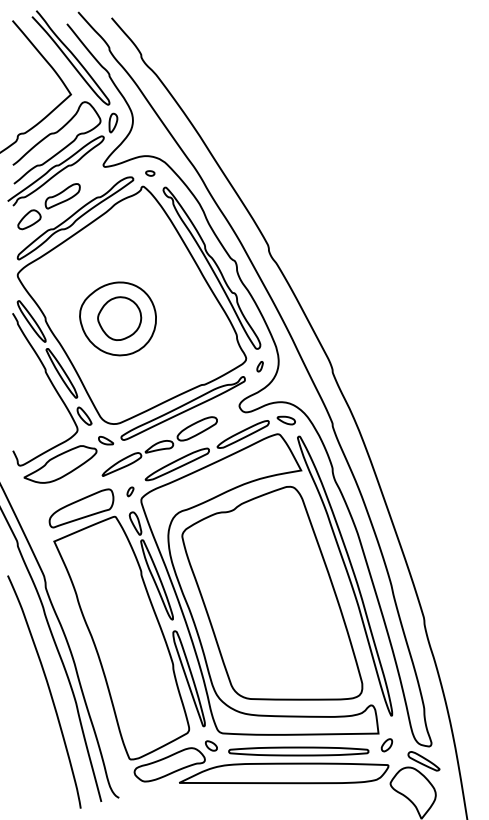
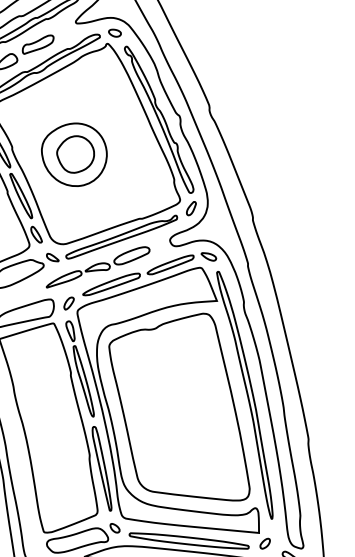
part: (150, 173) -> (115, 33), size x1.67
part: (259, 366) -> (190, 208), size x1.67
part: (130, 491) -> (69, 303), size x1.67

